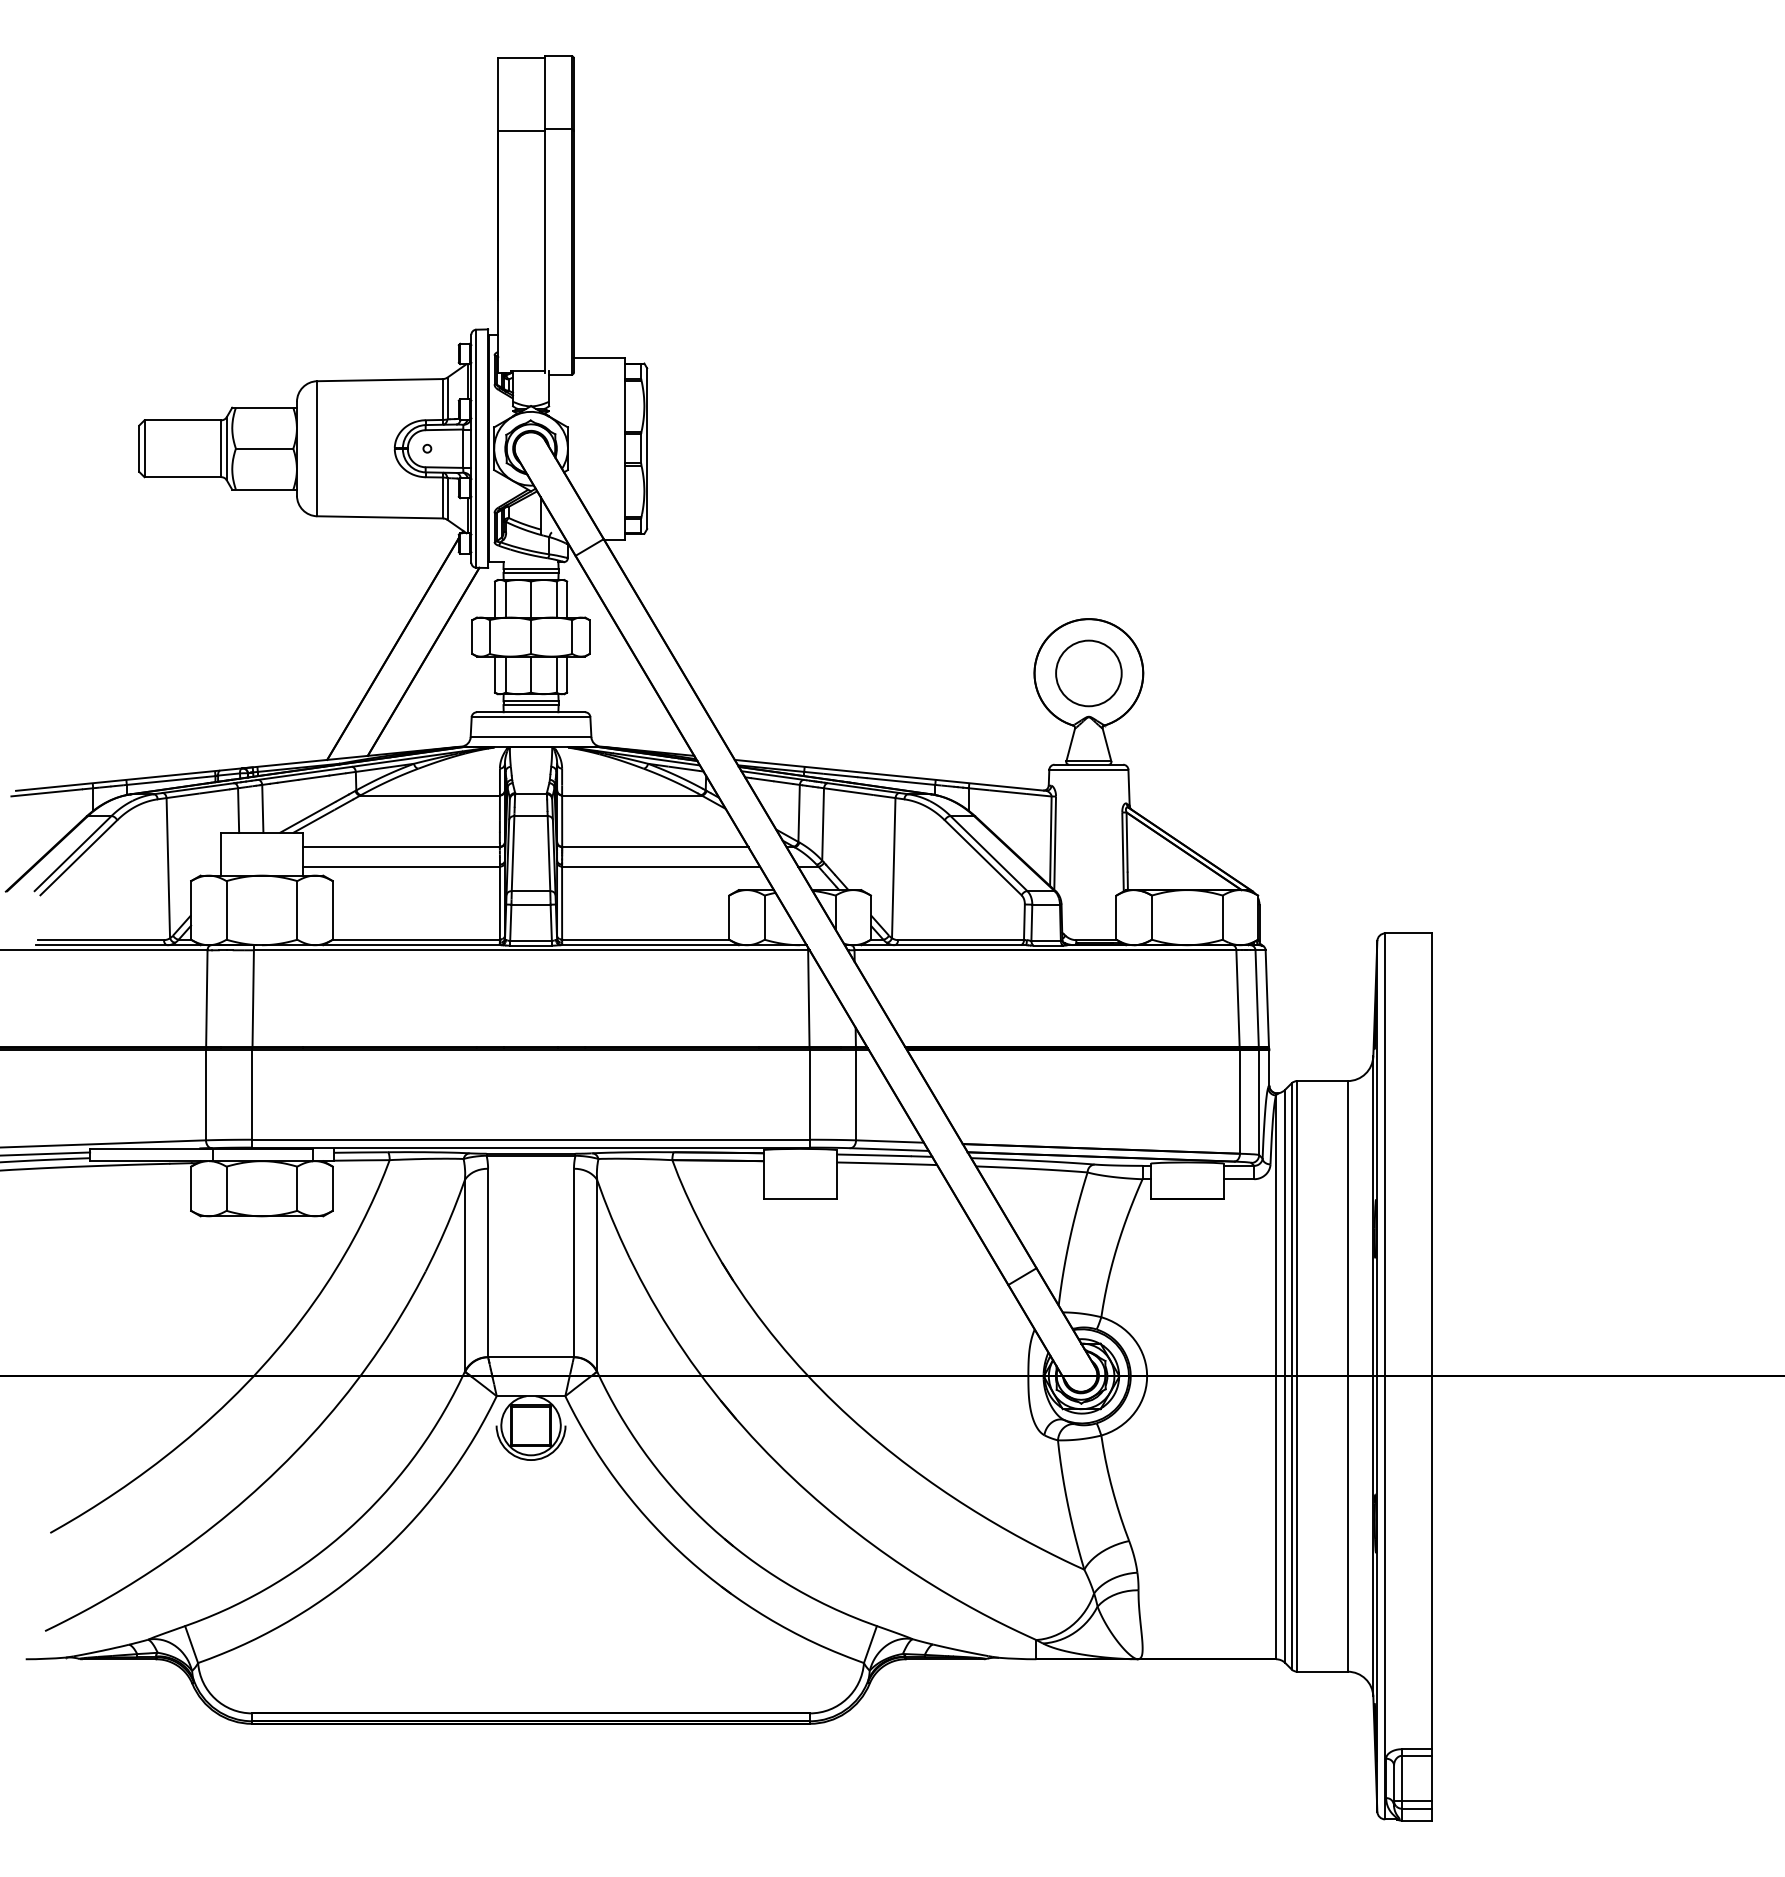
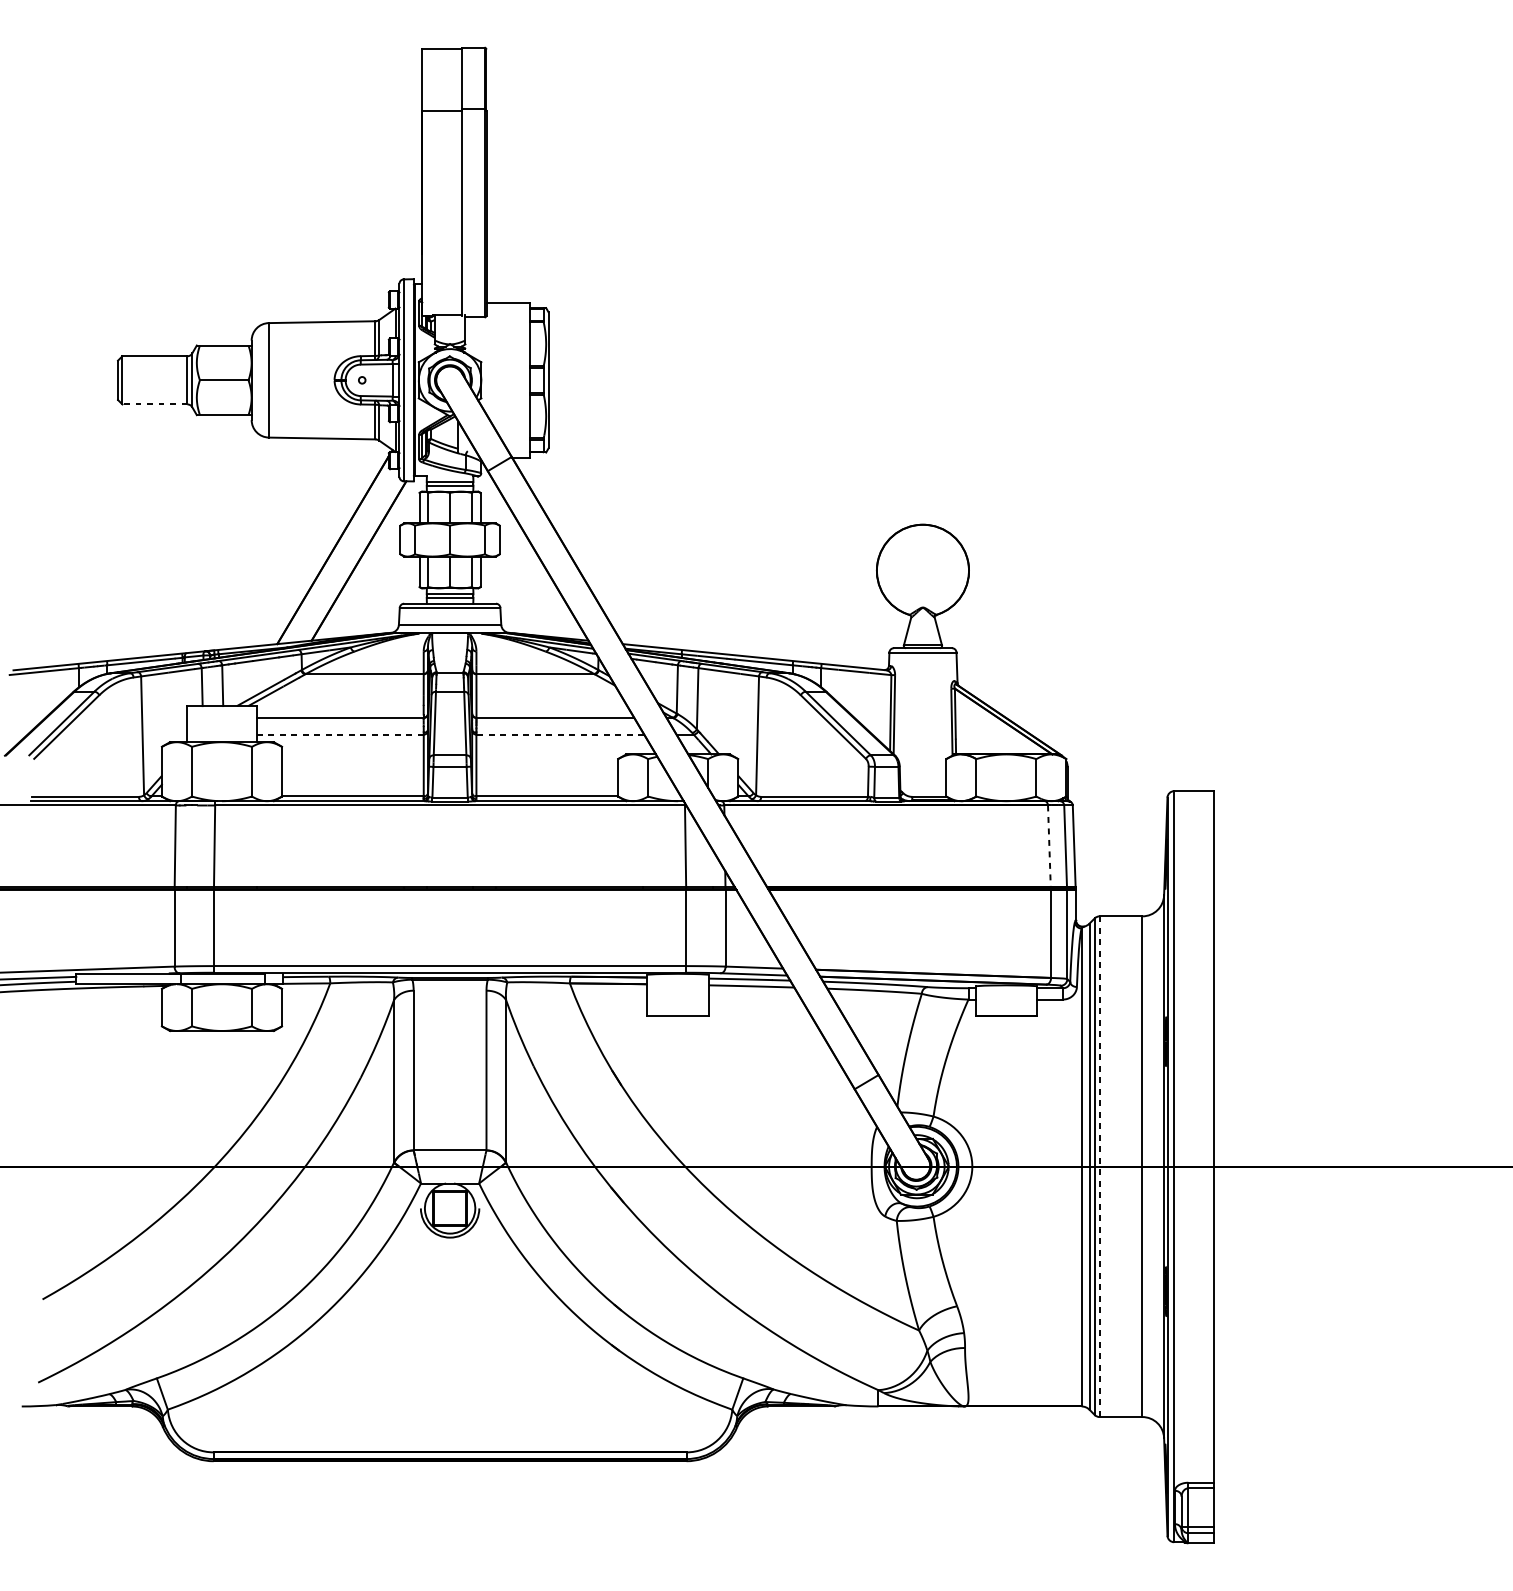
line: (182, 477) -> (154, 404), solid -> dashed
circle: (1088, 673) -> (922, 570), removed
line: (401, 866) -> (340, 734), solid -> dashed
line: (661, 866) -> (560, 734), solid -> dashed
line: (1238, 999) -> (1049, 847), solid -> dashed
line: (1297, 1376) -> (1099, 1166), solid -> dashed

